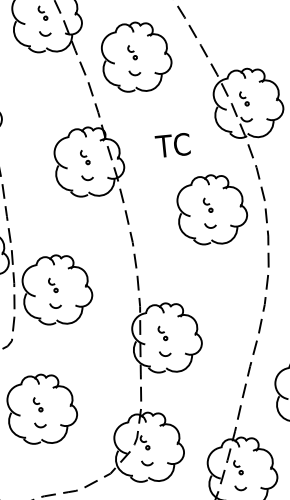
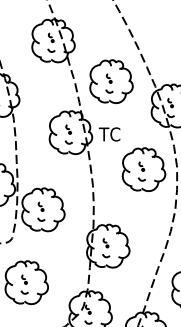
part: (136, 56) -> (111, 81), moved
text: (172, 145) -> (109, 134), moved

